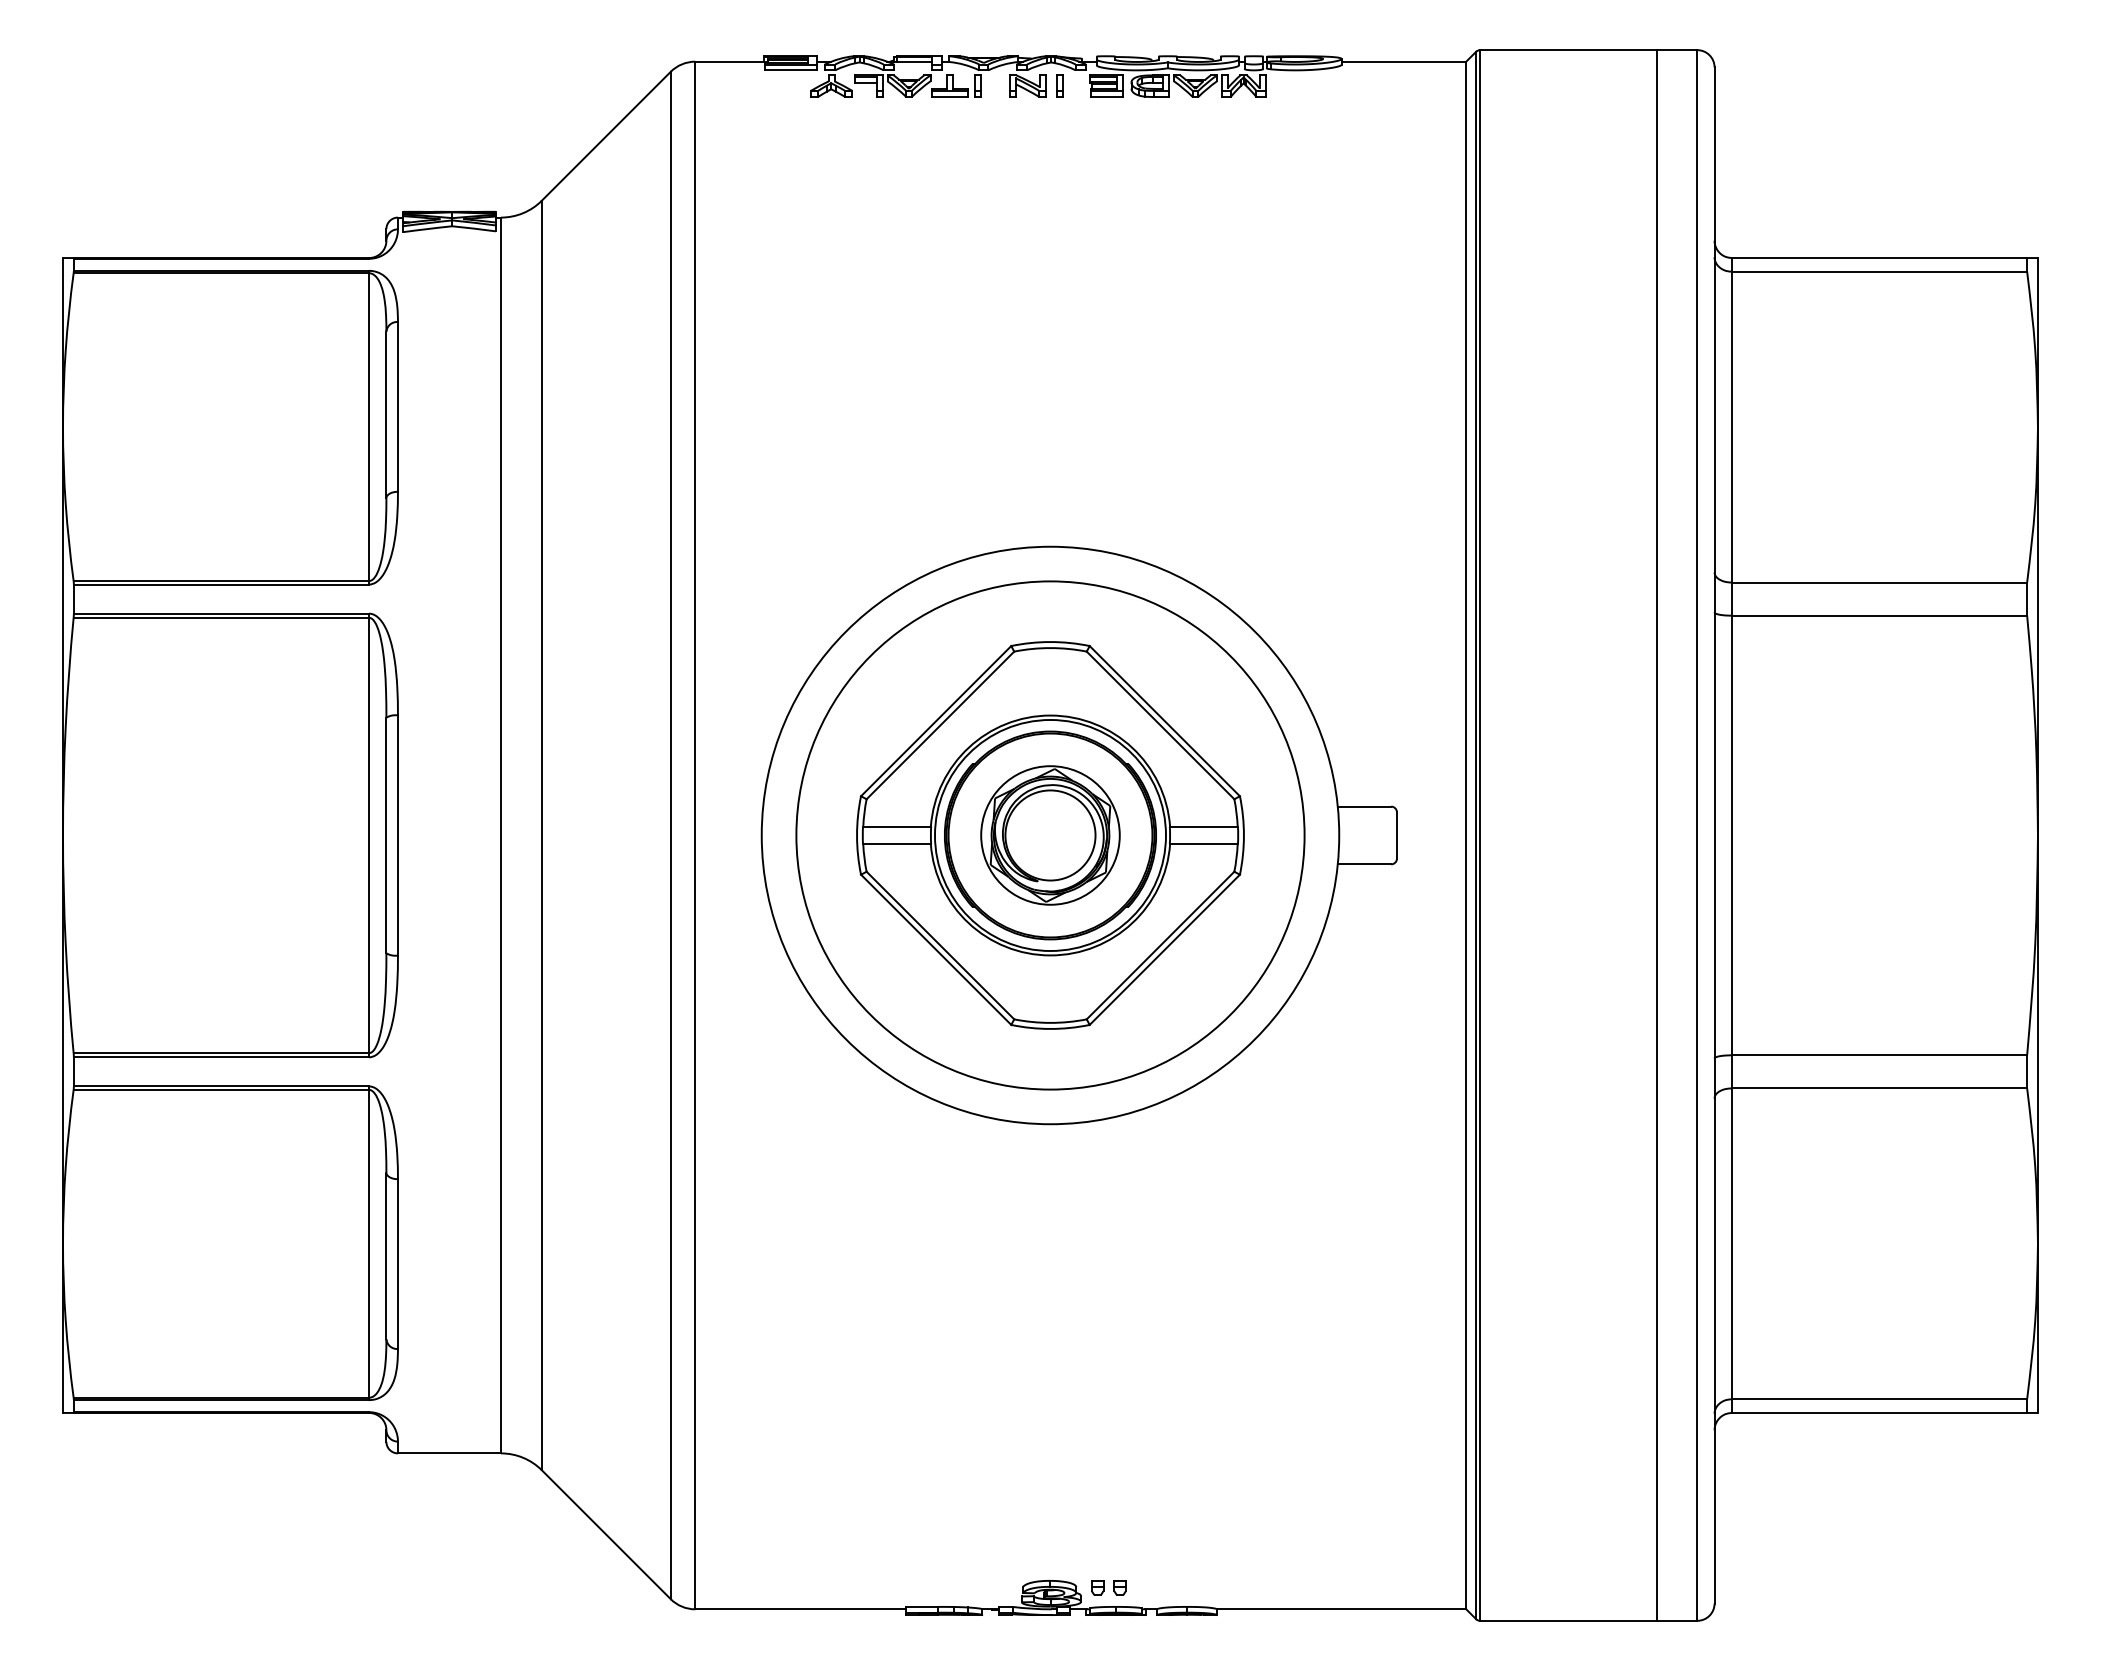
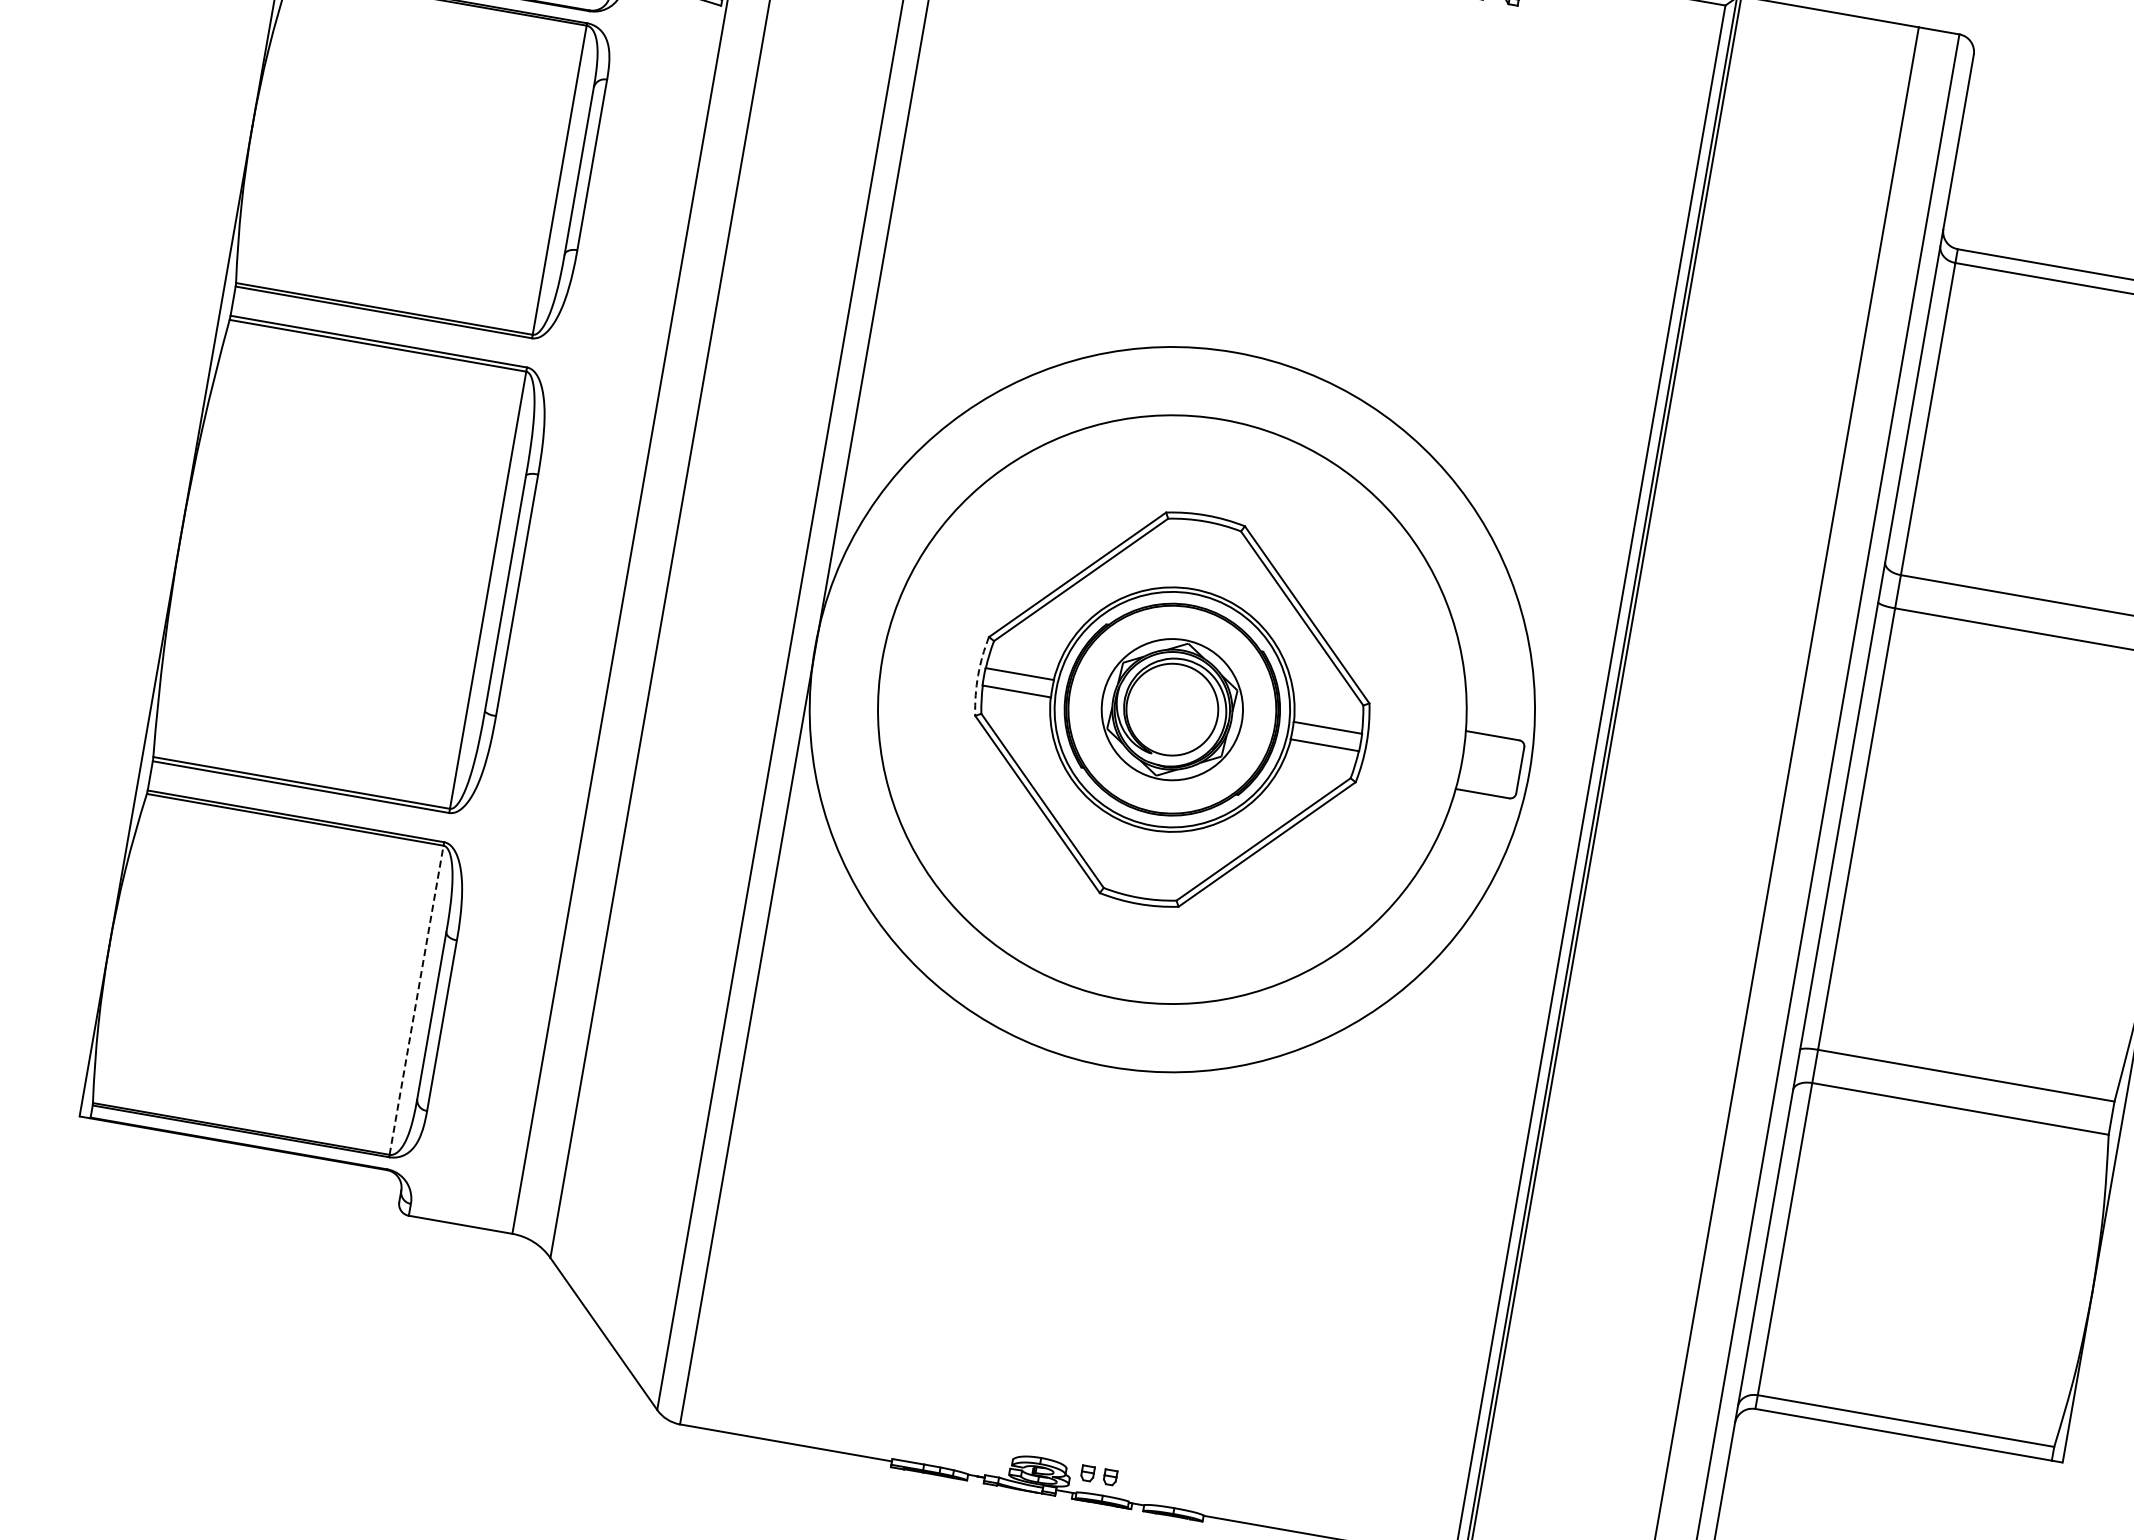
arc: (857, 835) -> (978, 675), solid -> dashed
circle: (1050, 835) -> (1172, 709), size x1.4
line: (369, 1243) -> (417, 1000), solid -> dashed

